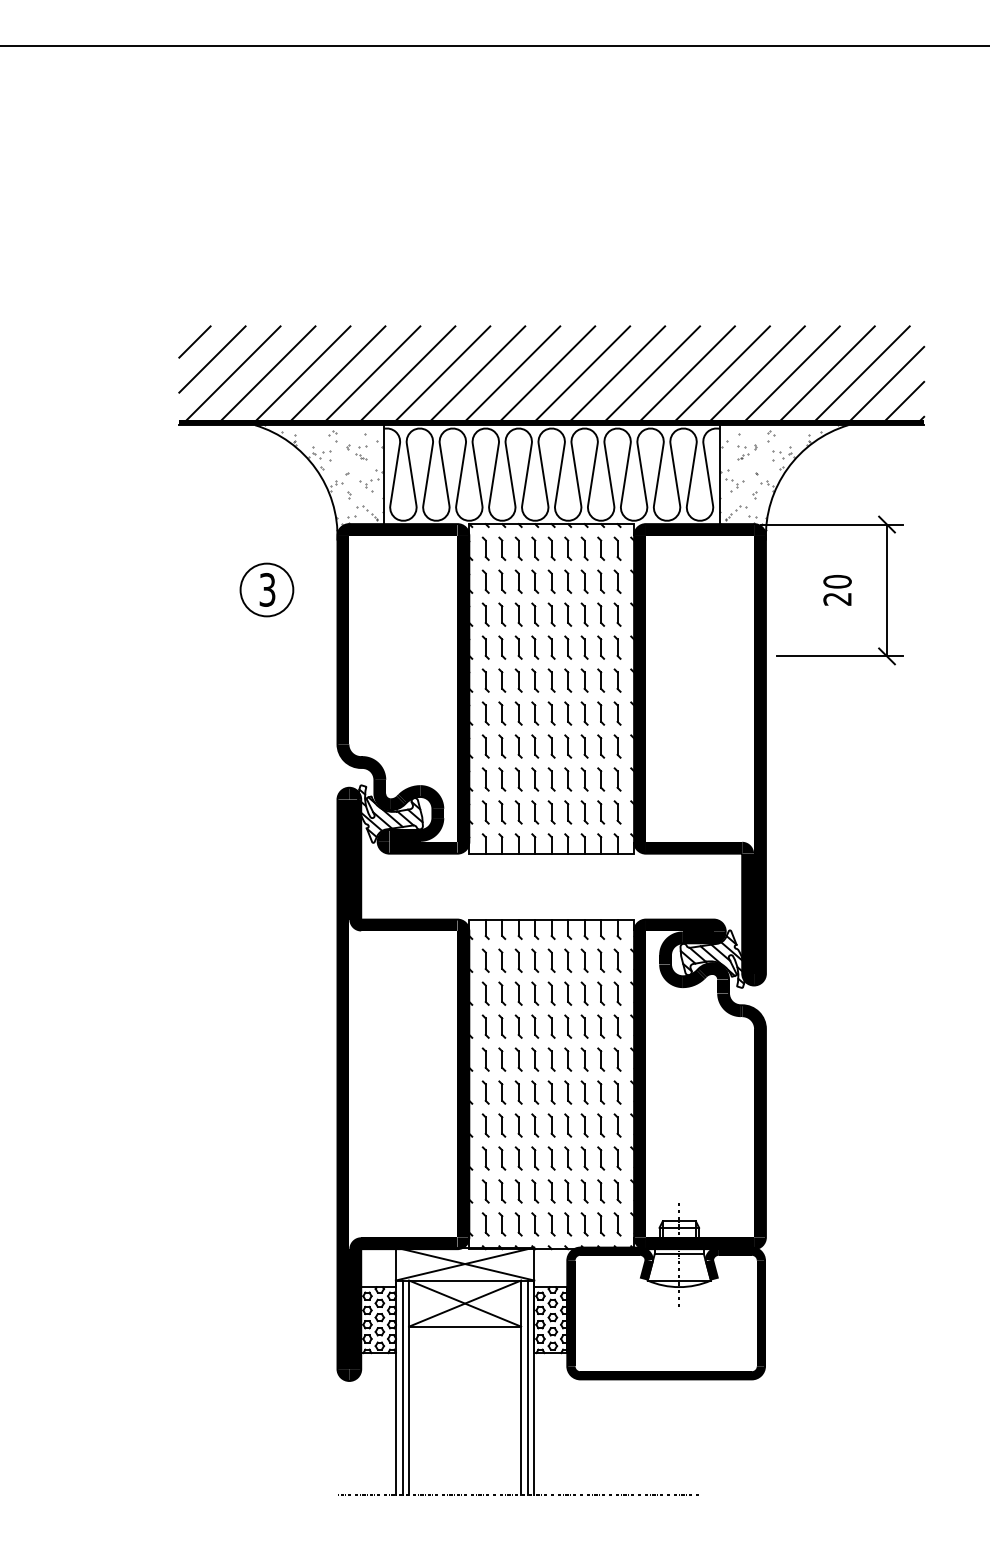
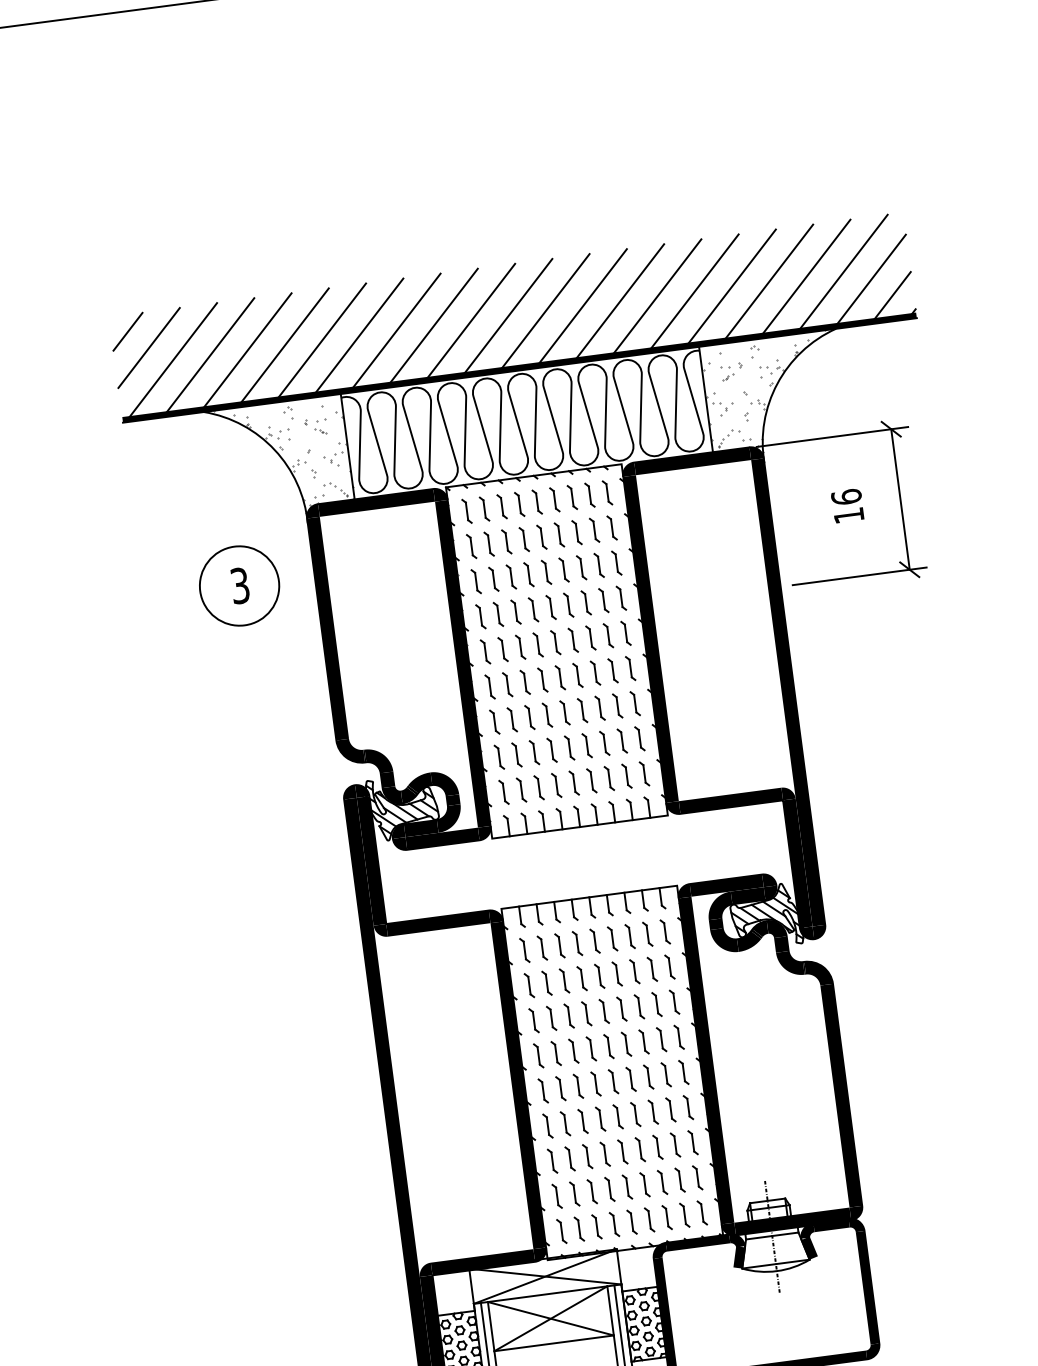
circle: (266, 589) -> (239, 585), size x1.4
text: (837, 589) -> (847, 505), 20 -> 16

